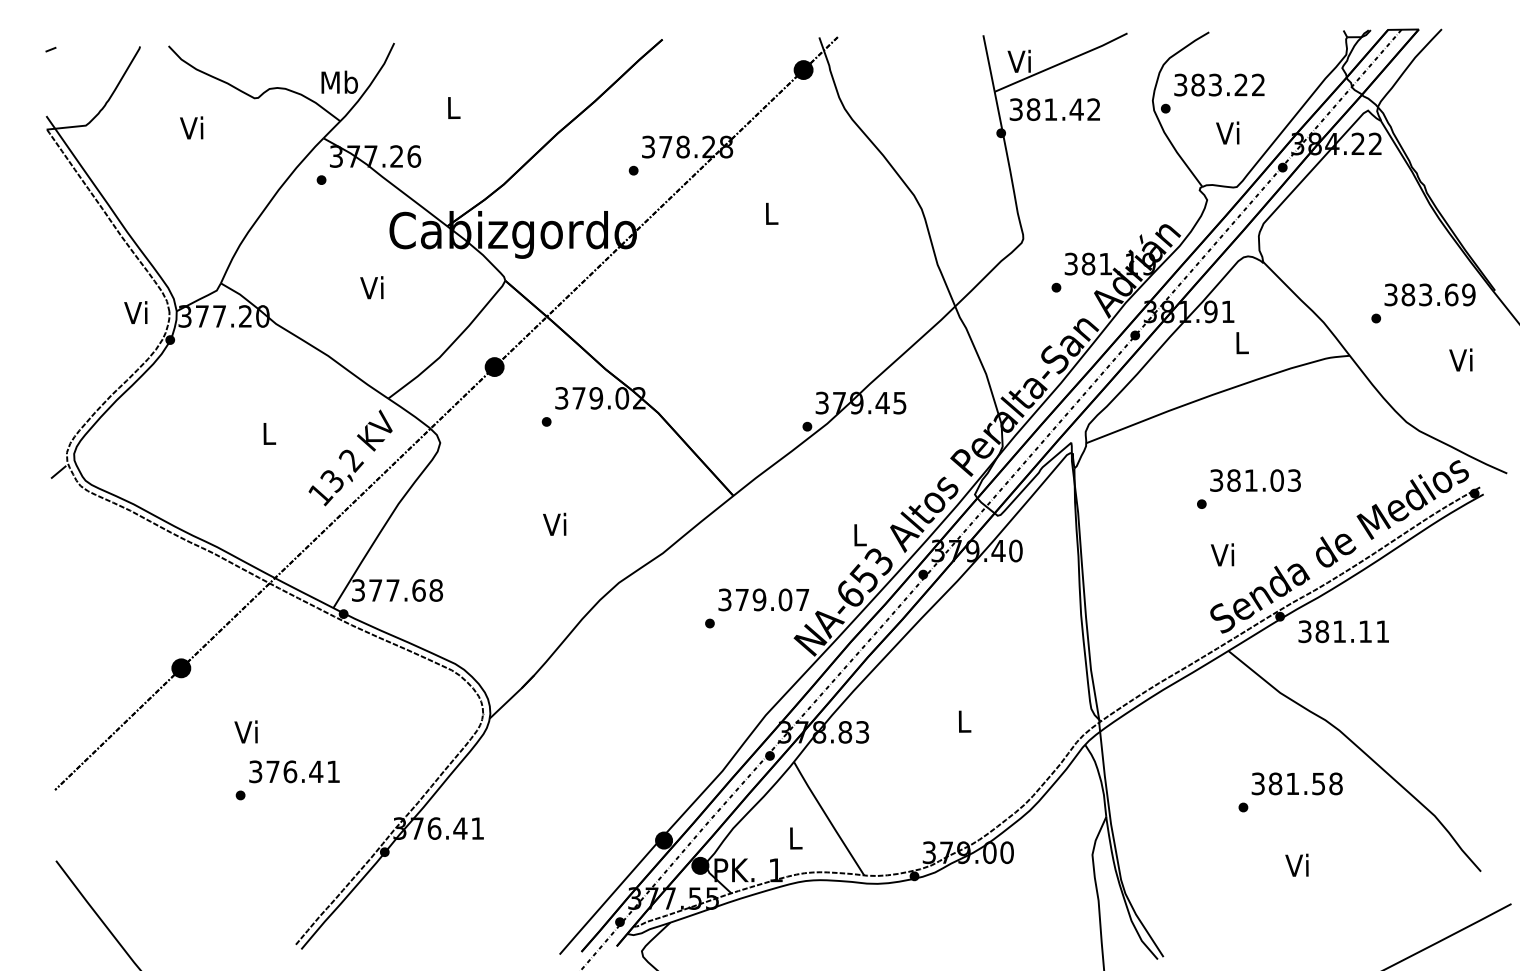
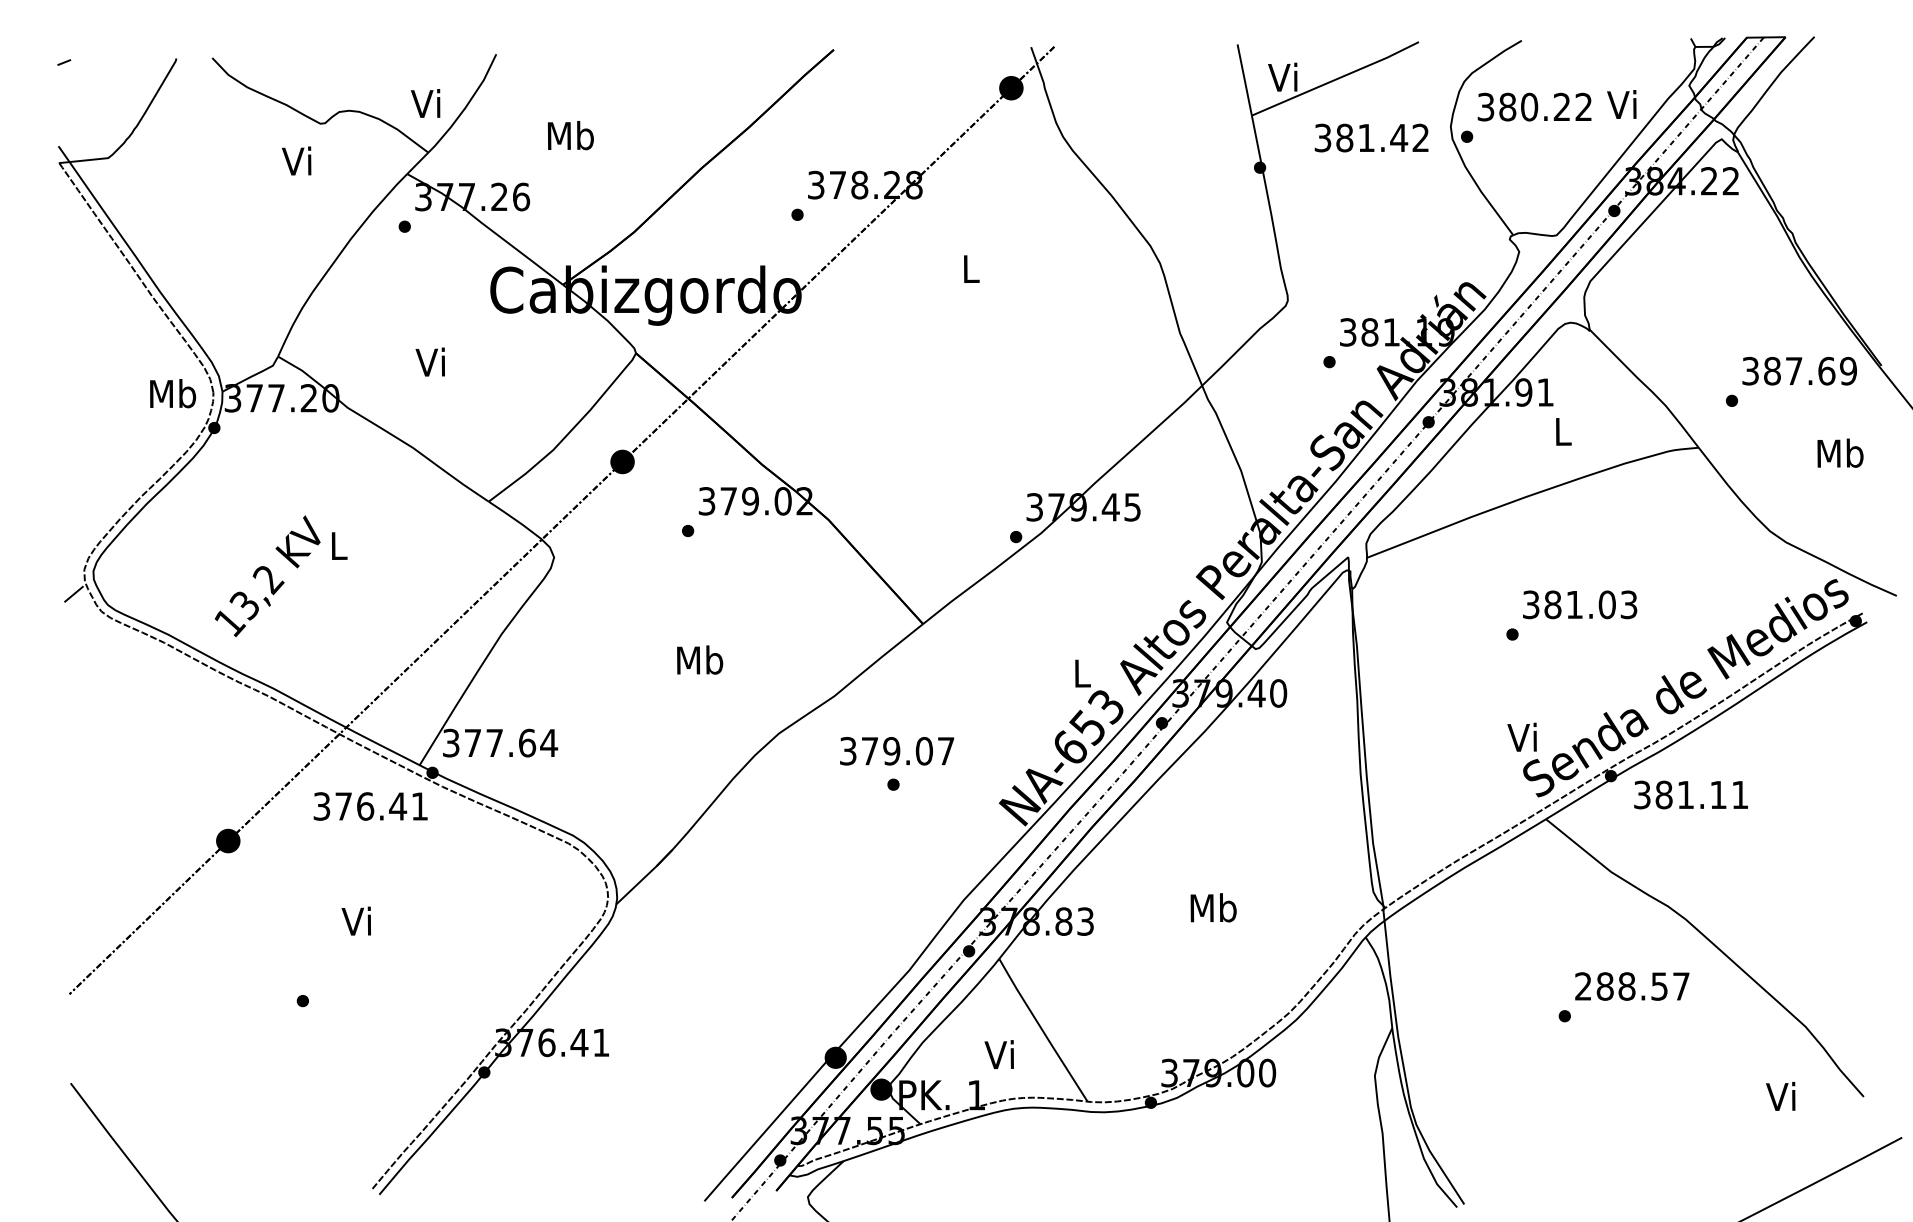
text: (339, 81) -> (427, 102), Mb -> Vi
text: (1215, 84) -> (1529, 106), 383.22 -> 380.22
text: (453, 107) -> (570, 135), L -> Mb
text: (1054, 109) -> (1371, 137), moved
text: (191, 127) -> (296, 160), moved
text: (1227, 132) -> (1621, 103), moved
text: (371, 287) -> (429, 361), moved
text: (1425, 294) -> (1793, 370), 383.69 -> 387.69
text: (137, 312) -> (173, 393), Vi -> Mb
text: (1462, 359) -> (1840, 452), Vi -> Mb
text: (350, 457) -> (267, 575), moved
text: (556, 524) -> (700, 660), Vi -> Mb
text: (1222, 554) -> (1522, 736), moved
text: (436, 590) -> (549, 743), 377.68 -> 377.64
text: (763, 599) -> (896, 750), moved
text: (964, 720) -> (1213, 906), L -> Mb
text: (245, 731) -> (355, 920), moved
text: (294, 771) -> (370, 806), moved
text: (1296, 783) -> (1631, 986), 381.58 -> 288.57
text: (793, 837) -> (998, 1053), L -> Vi
text: (1296, 864) -> (1780, 1095), moved

